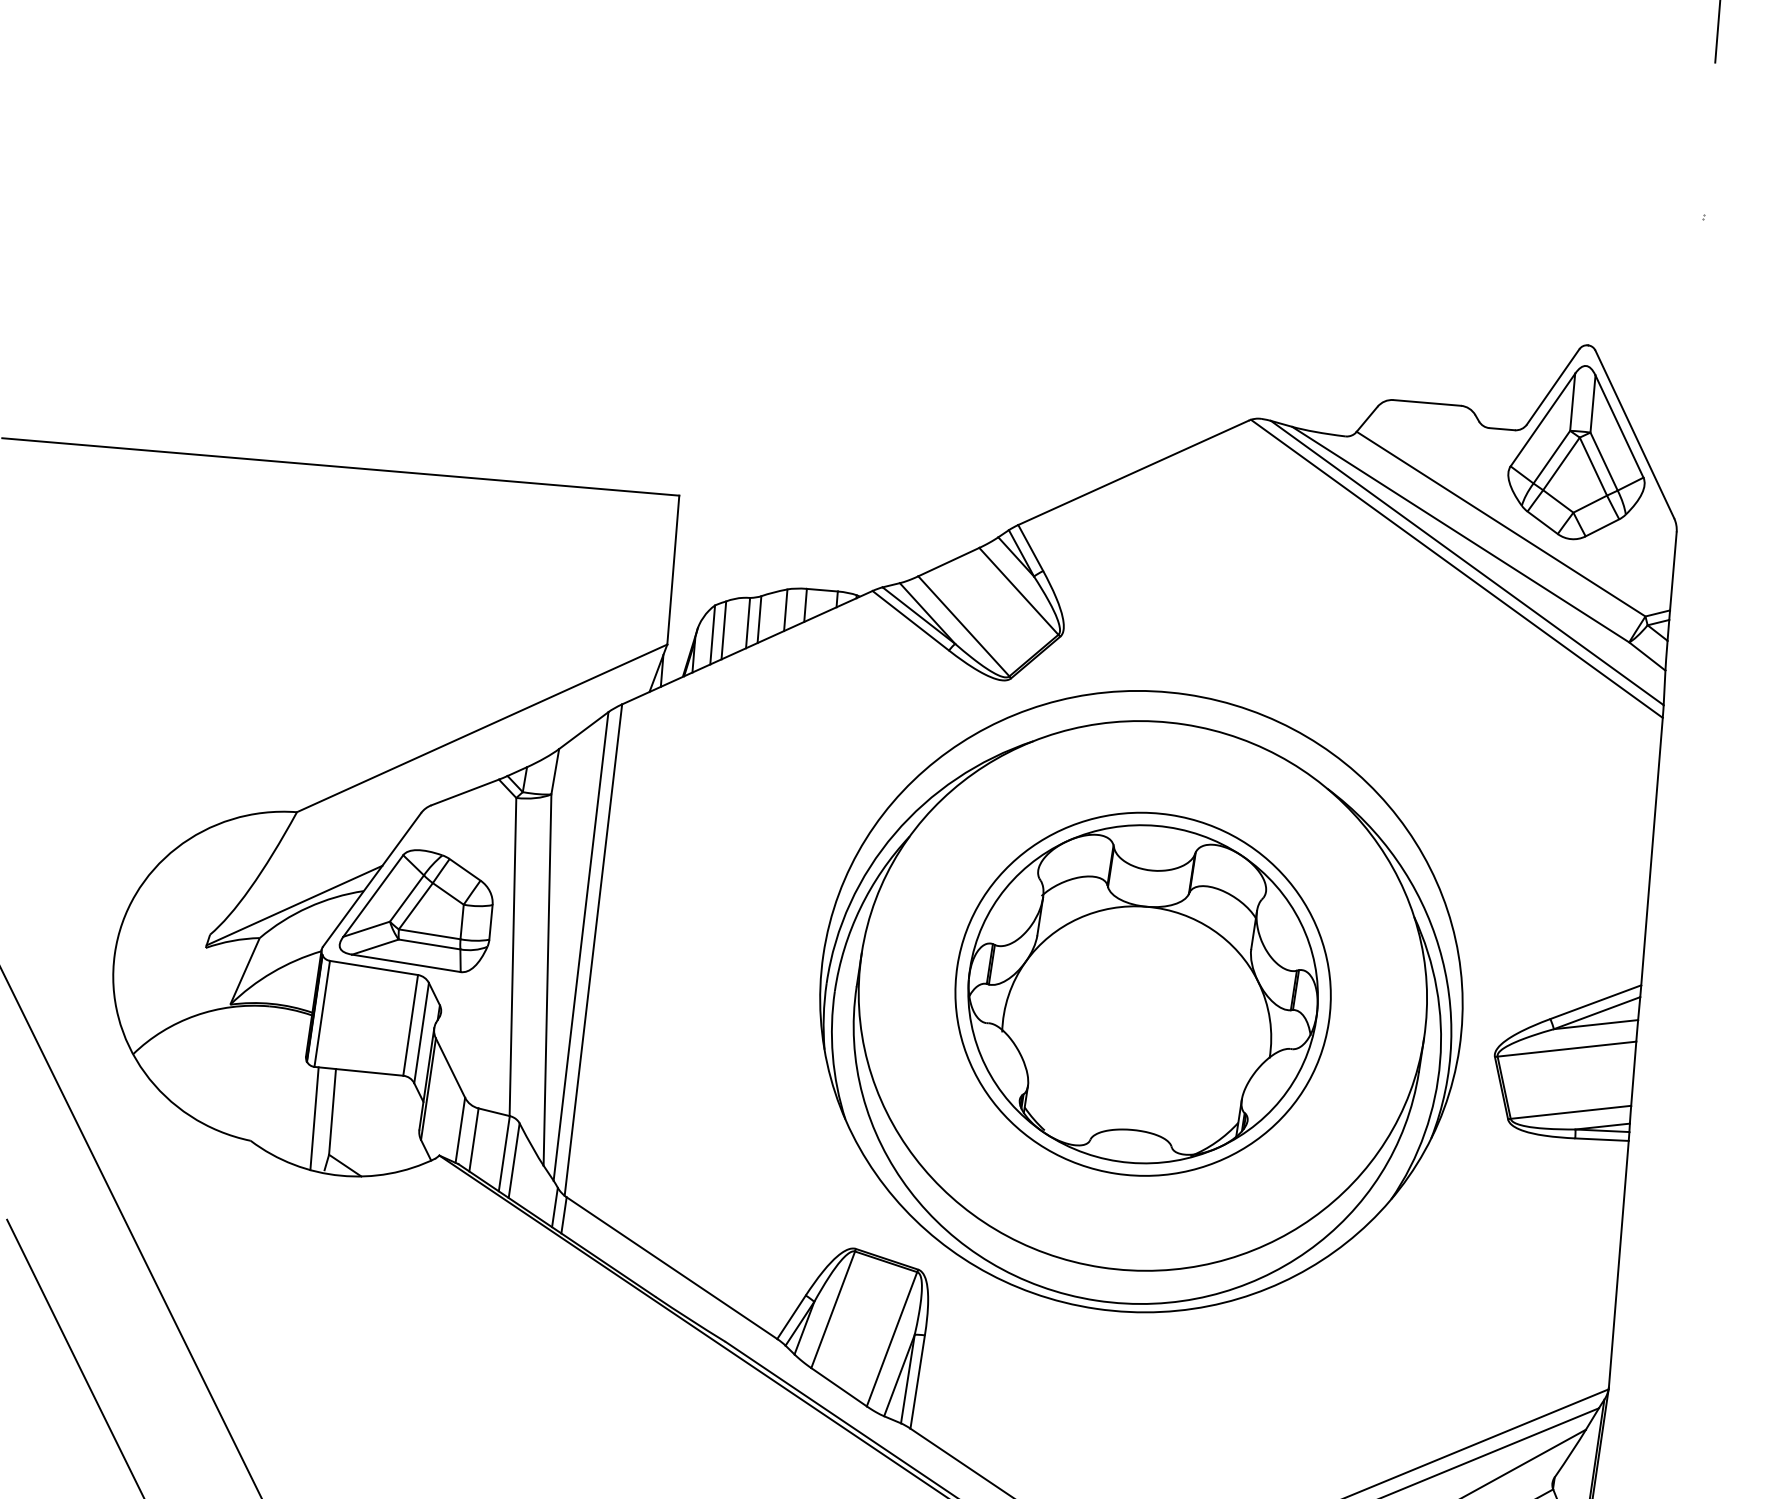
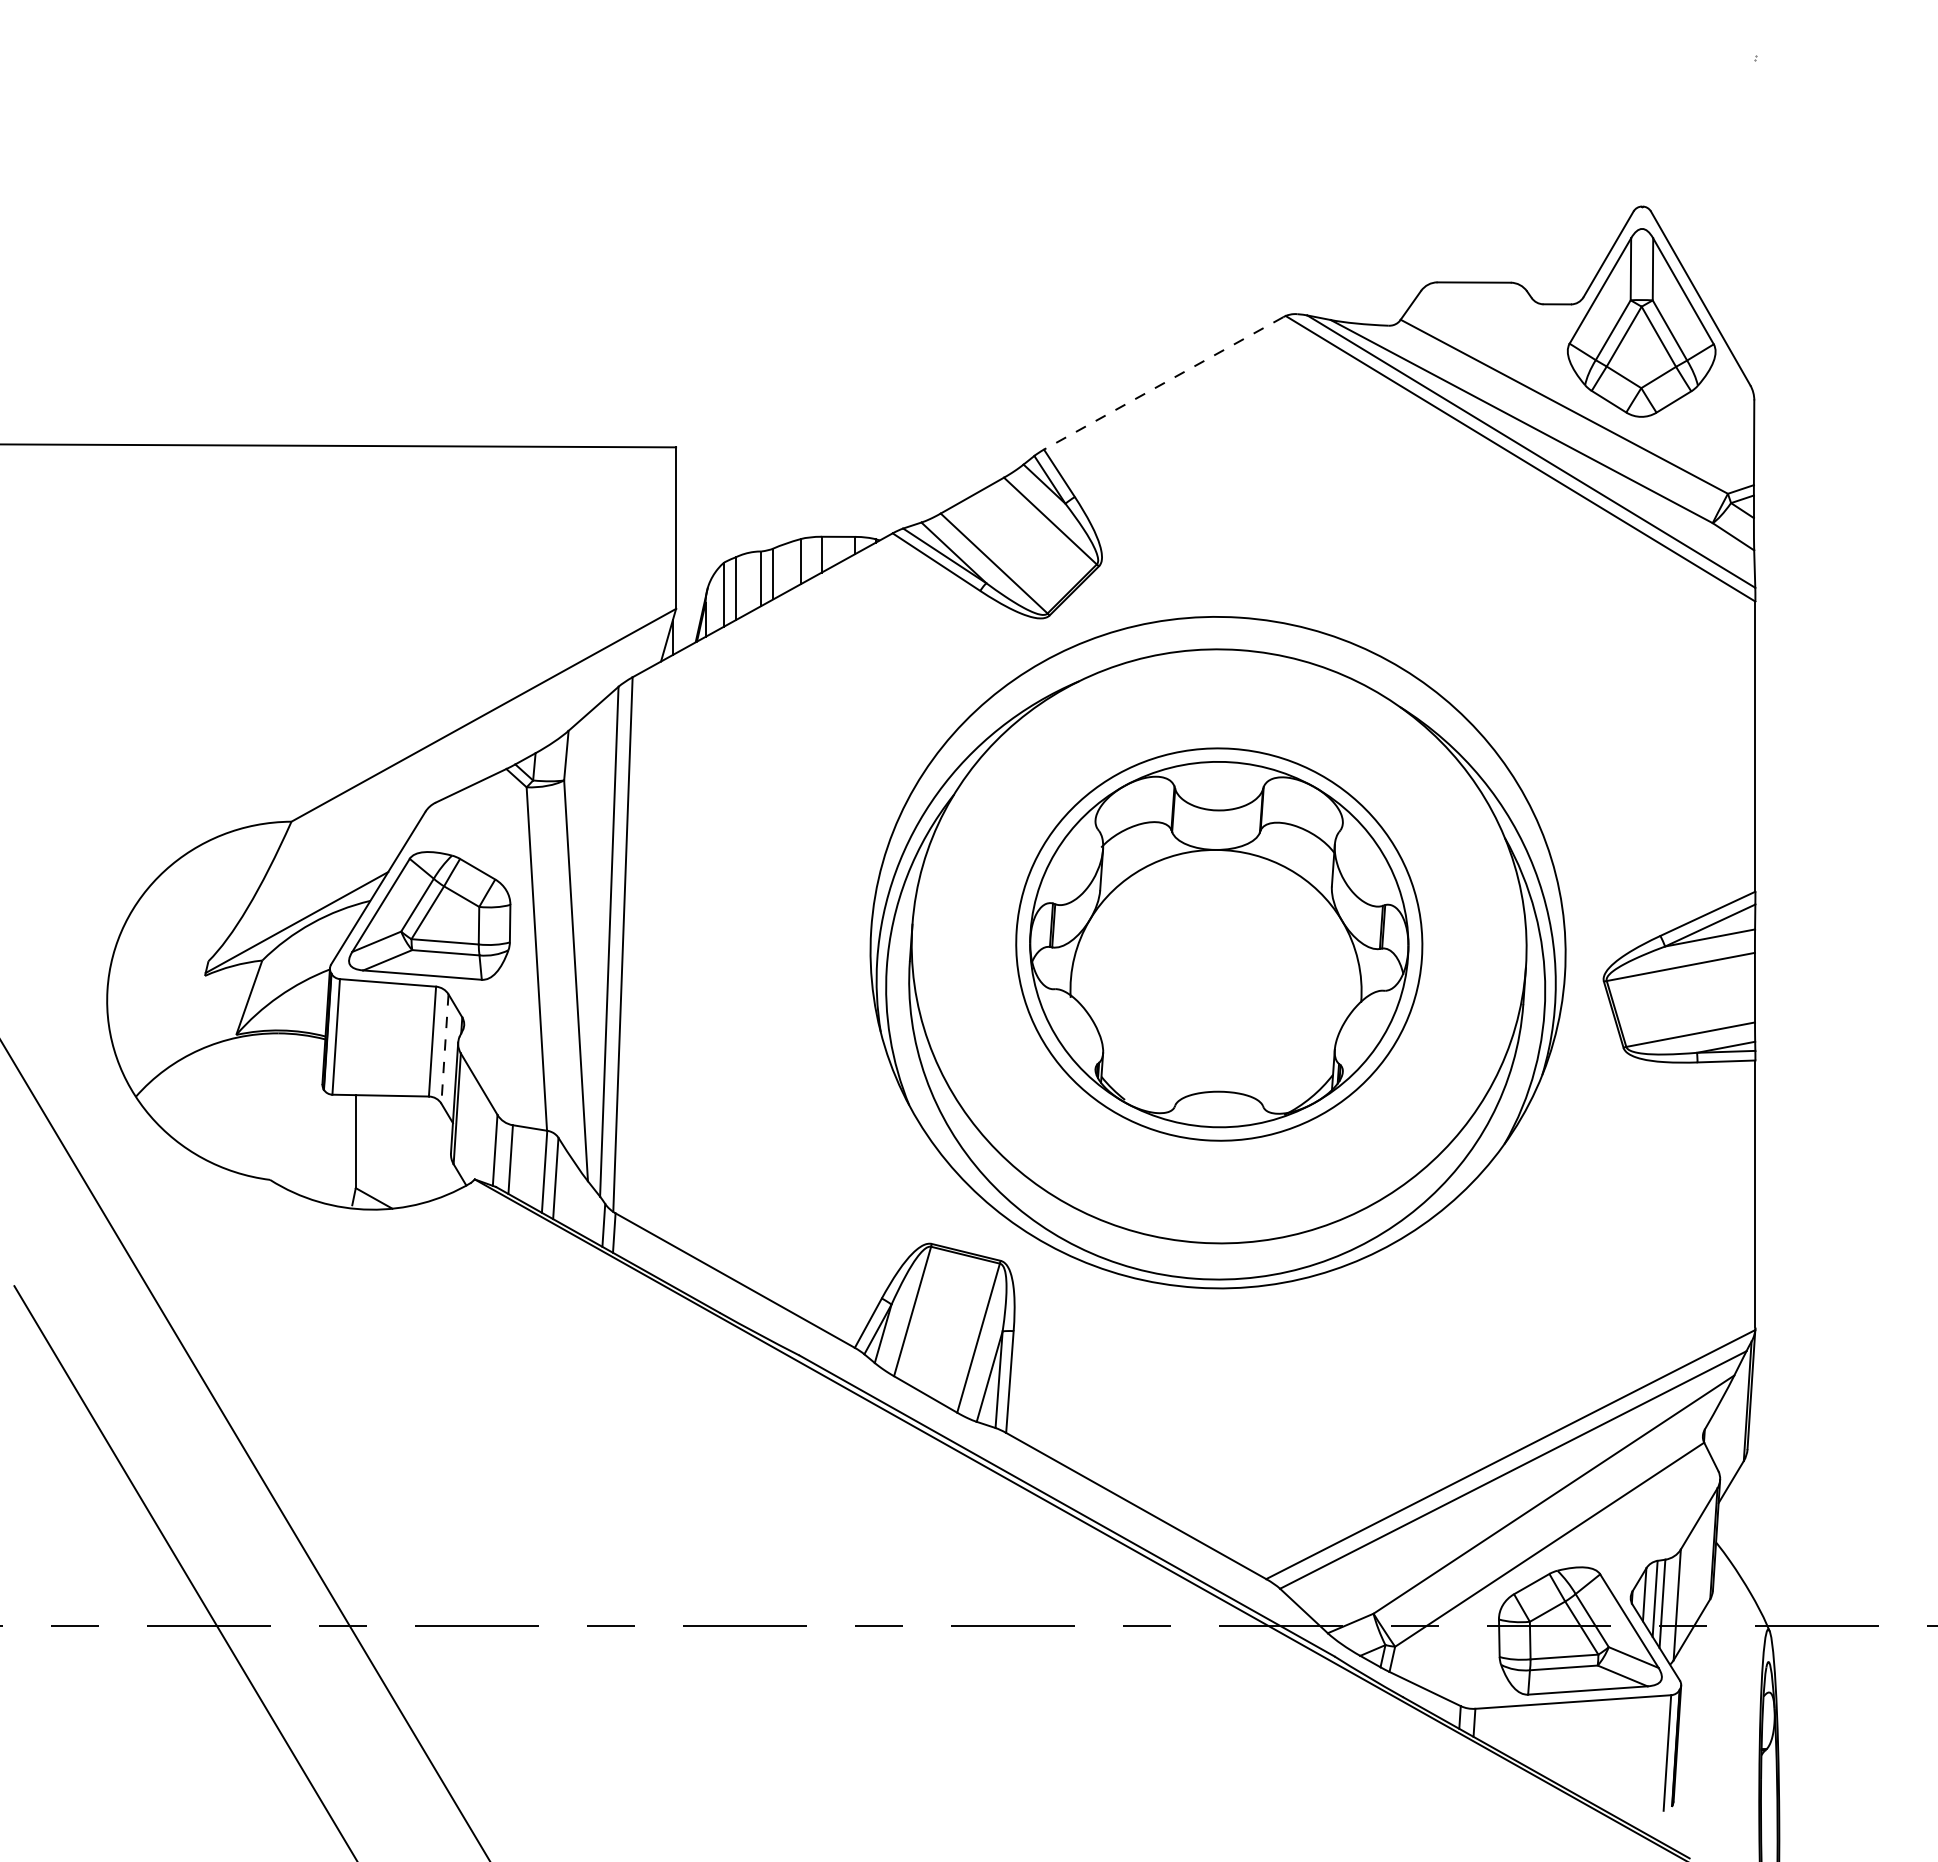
line: (1133, 472) -> (1163, 383), solid -> dashed
line: (421, 1033) -> (444, 1049), solid -> dashed
line: (314, 1118) -> (336, 1150), removed

